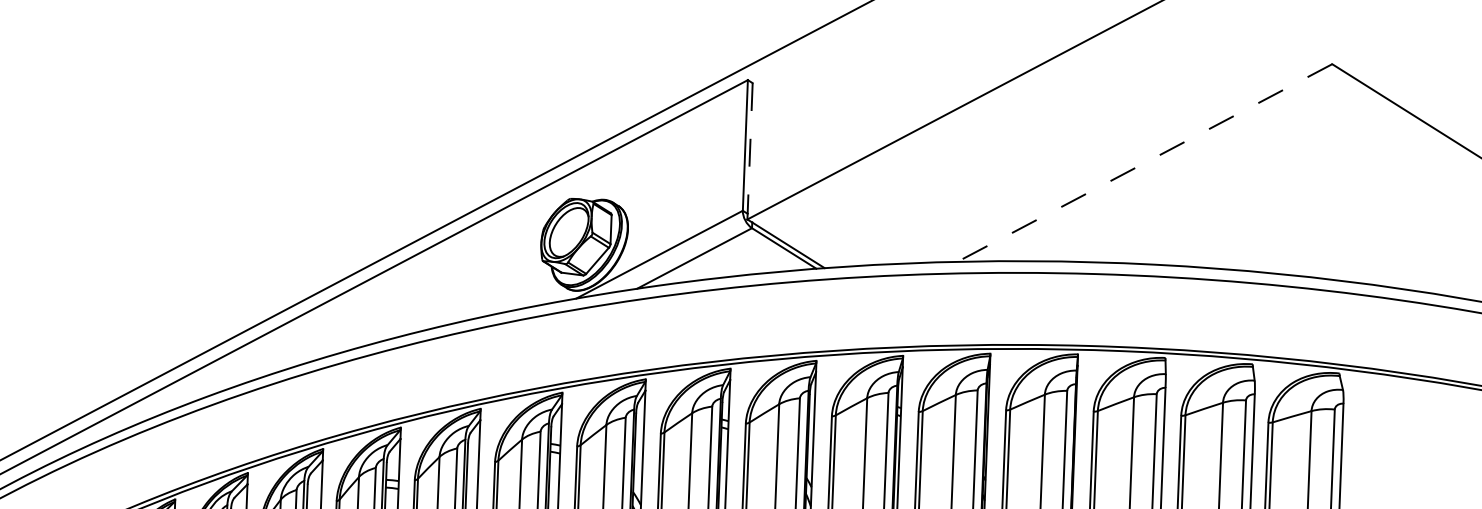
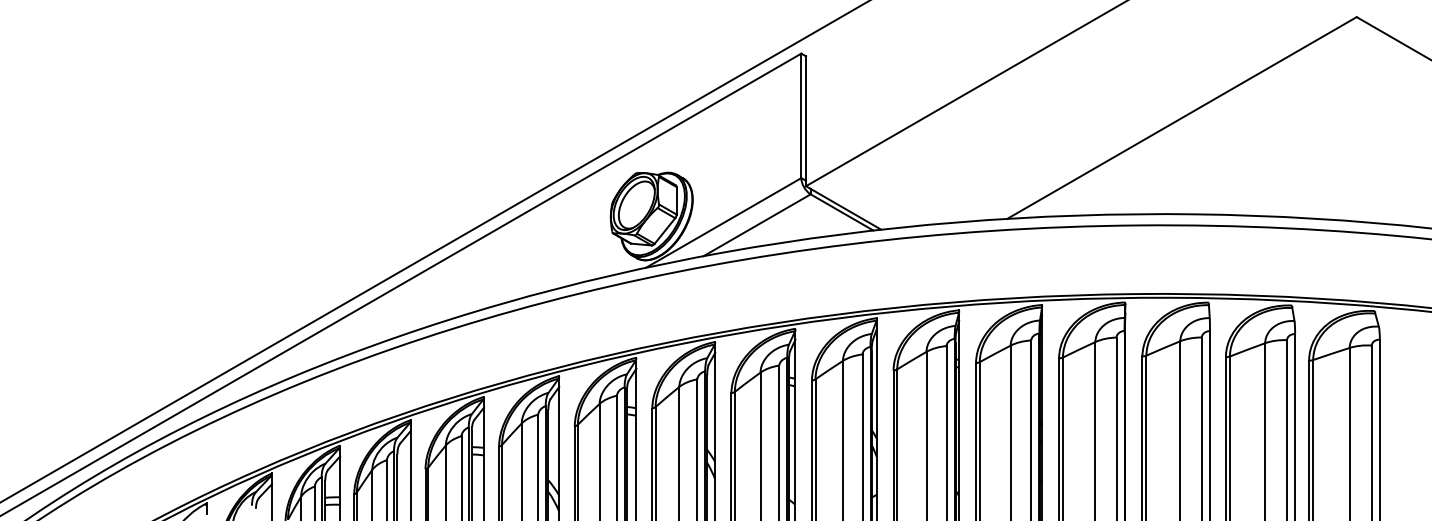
line: (750, 149) -> (806, 119), dashed -> solid
line: (1145, 162) -> (1182, 117), dashed -> solid

